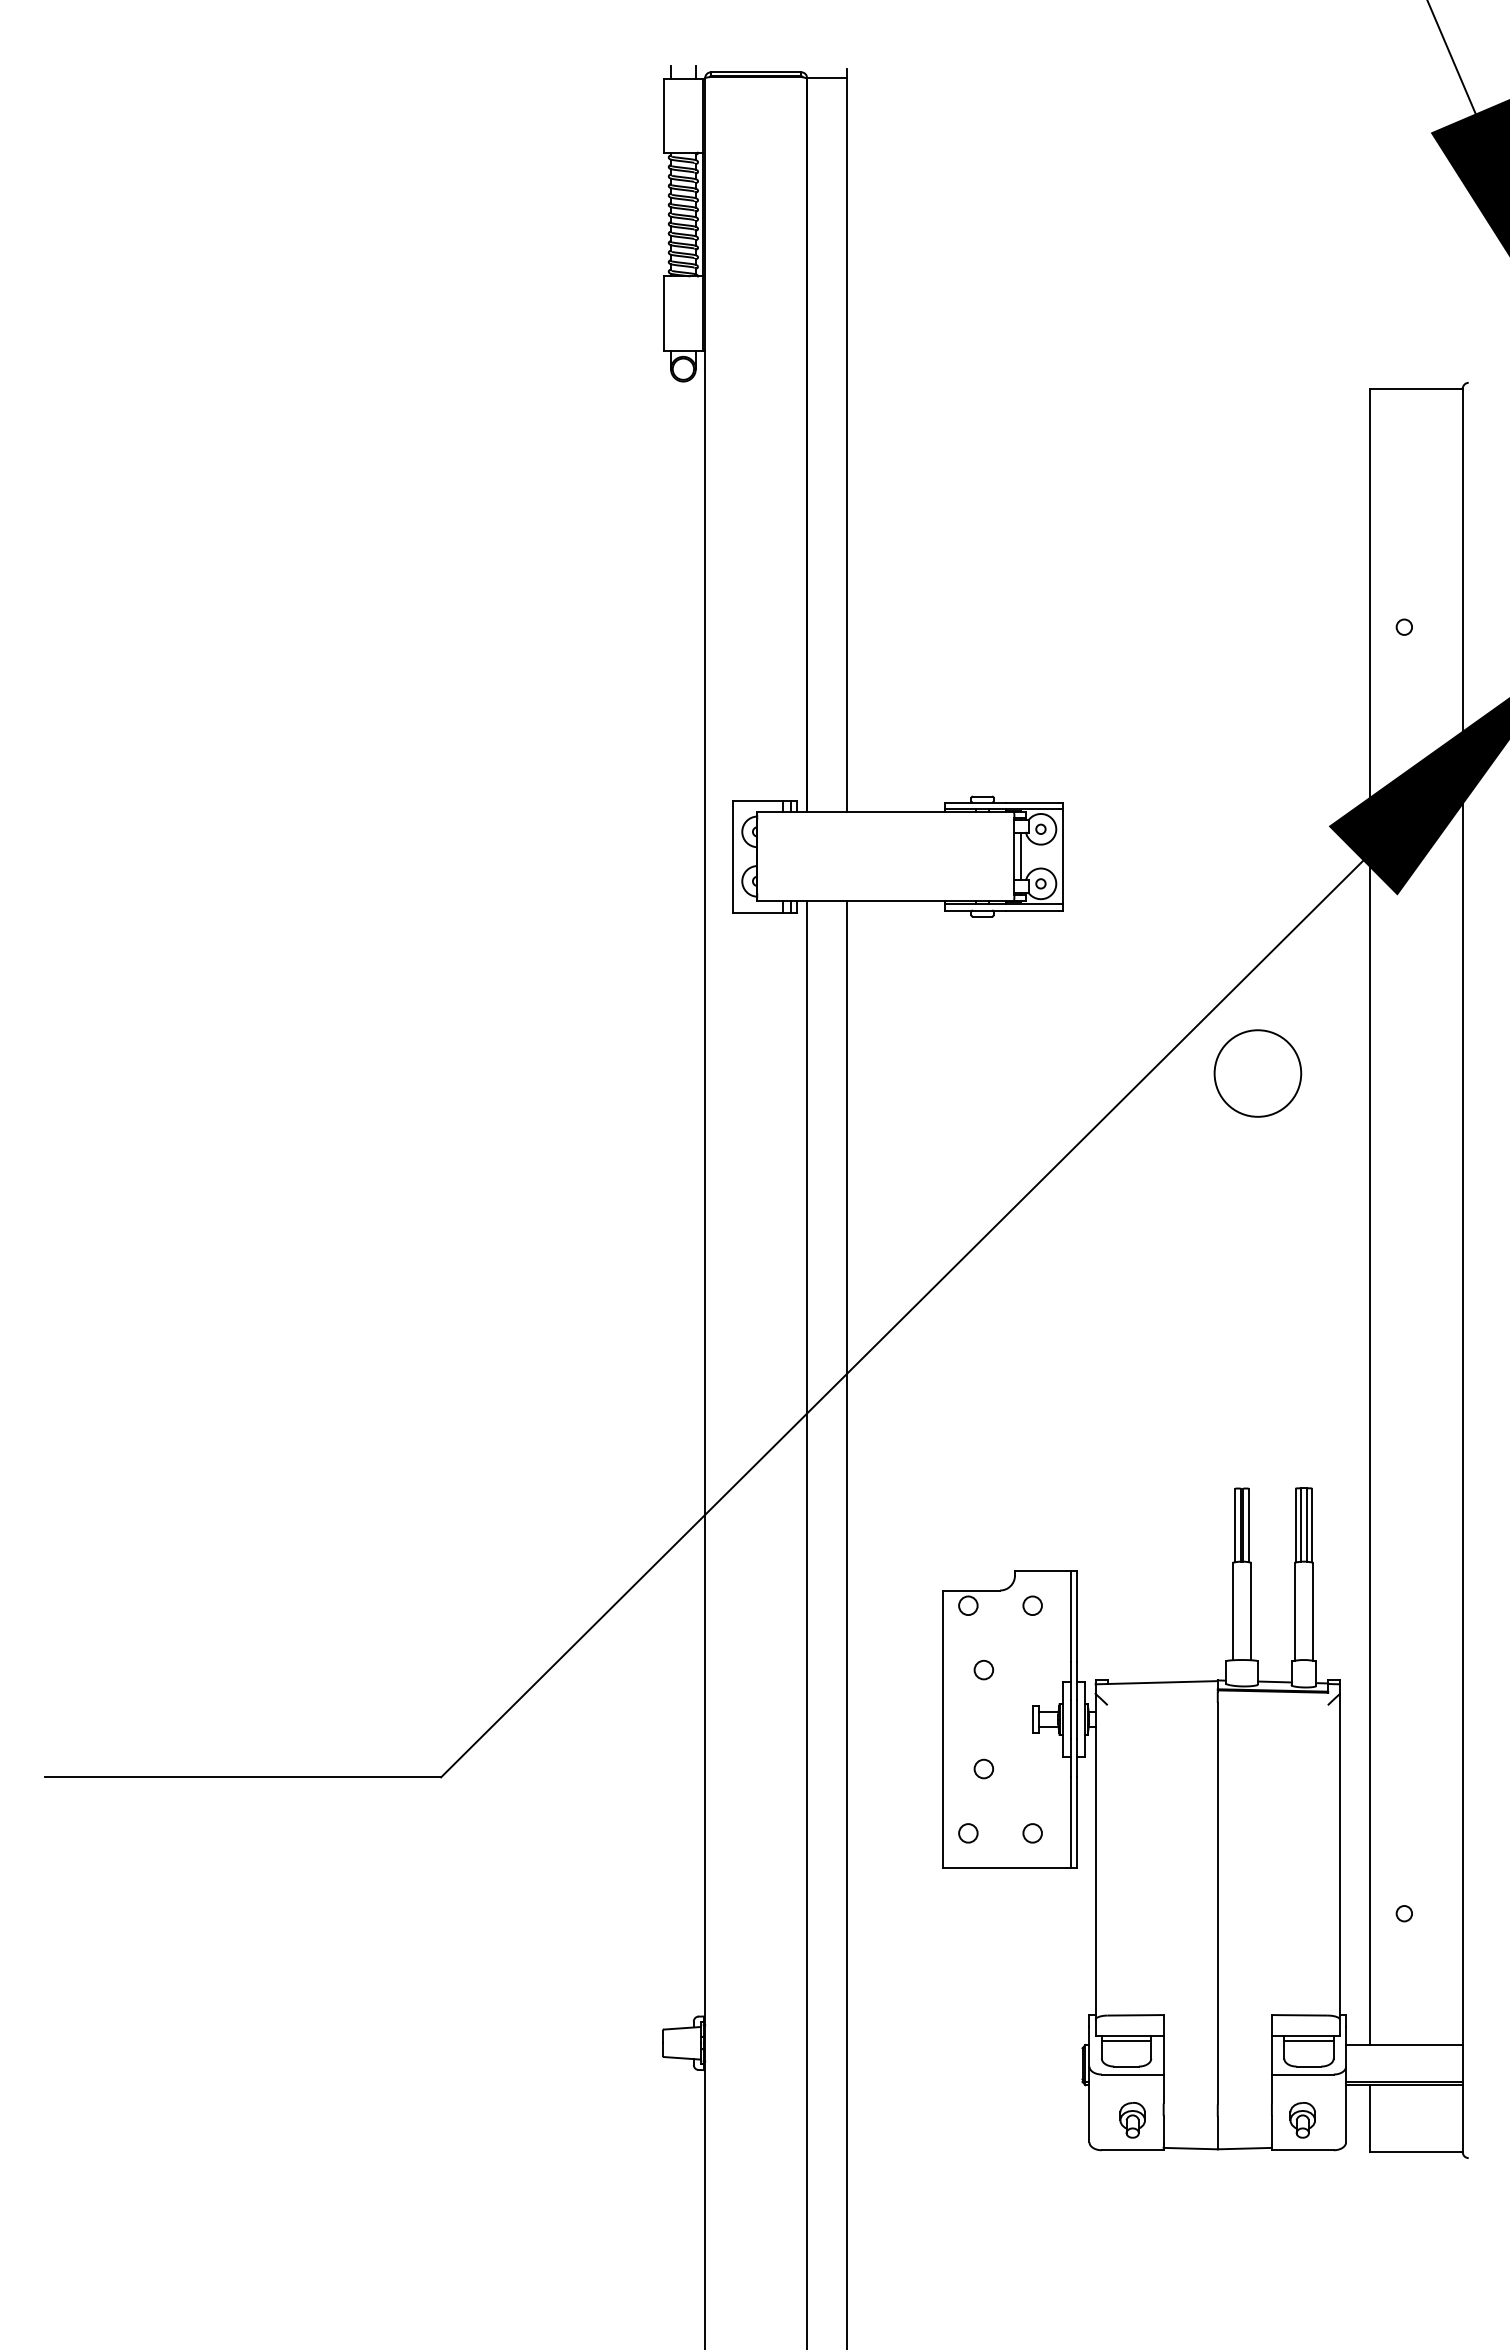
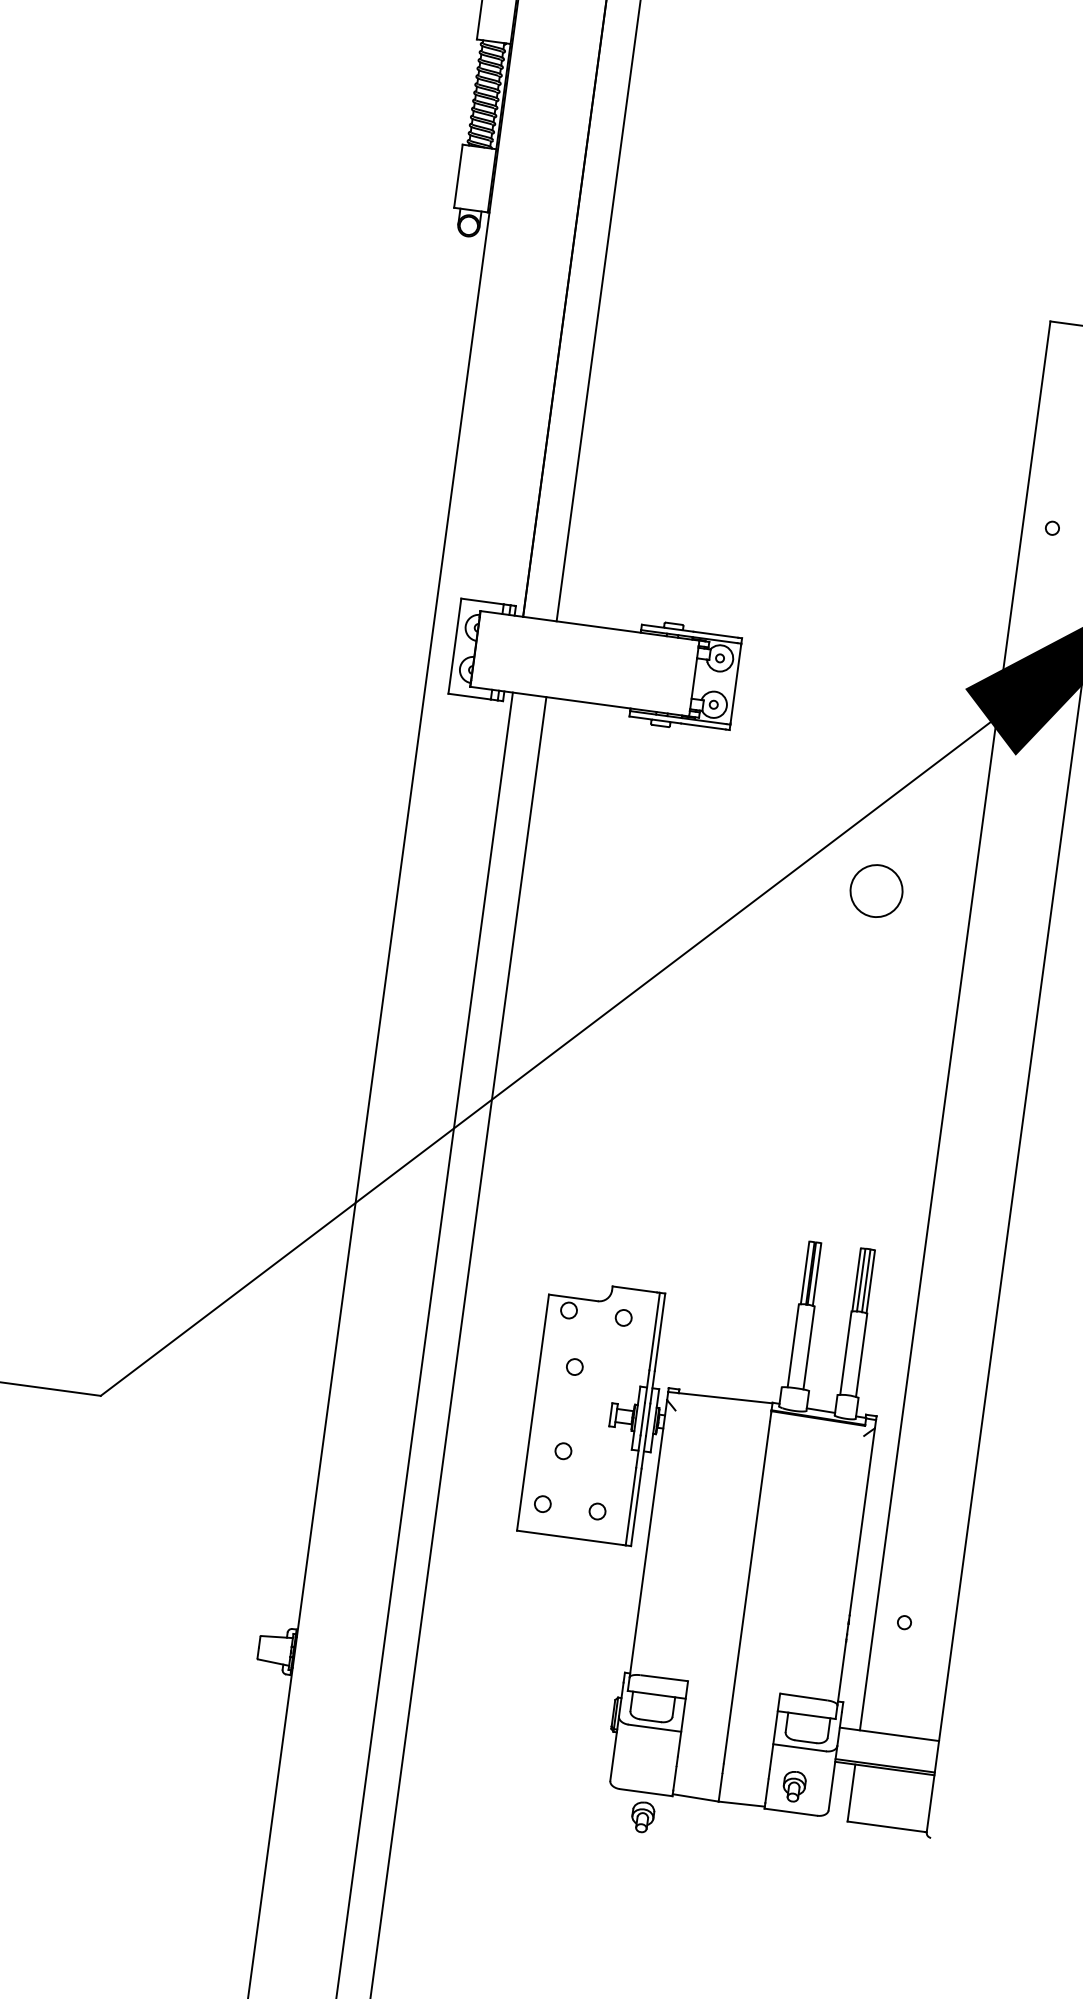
line: (1021, 856) -> (700, 679), removed
circle: (1257, 1073) -> (876, 891), size x0.7
line: (1126, 2041) -> (653, 1699), removed
line: (1308, 2041) -> (808, 1720), removed
part: (1132, 2120) -> (642, 1817), moved

